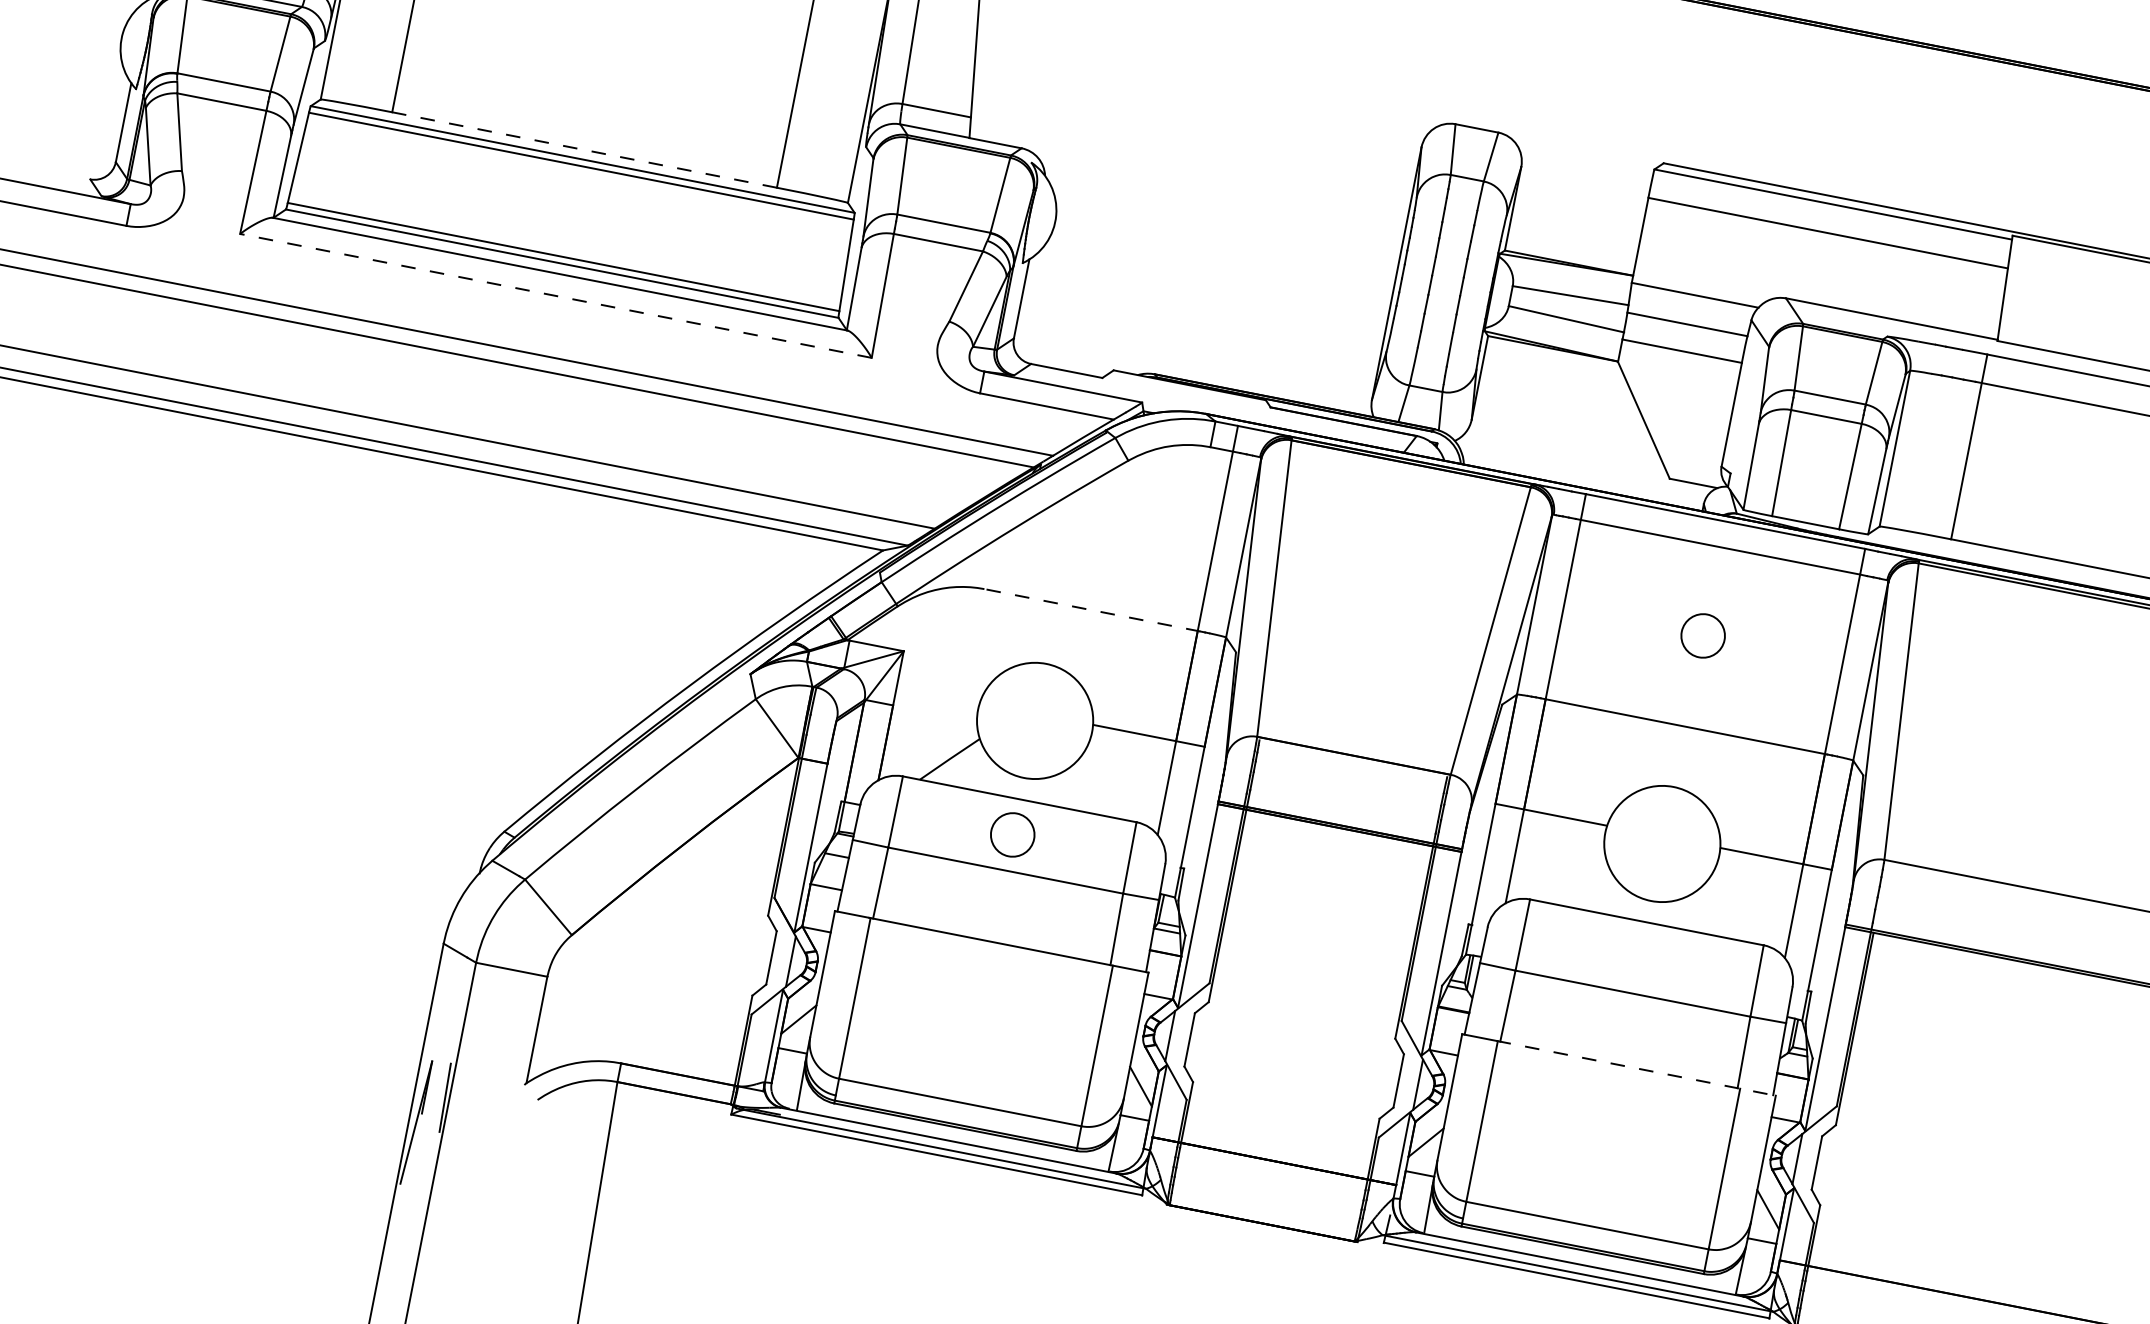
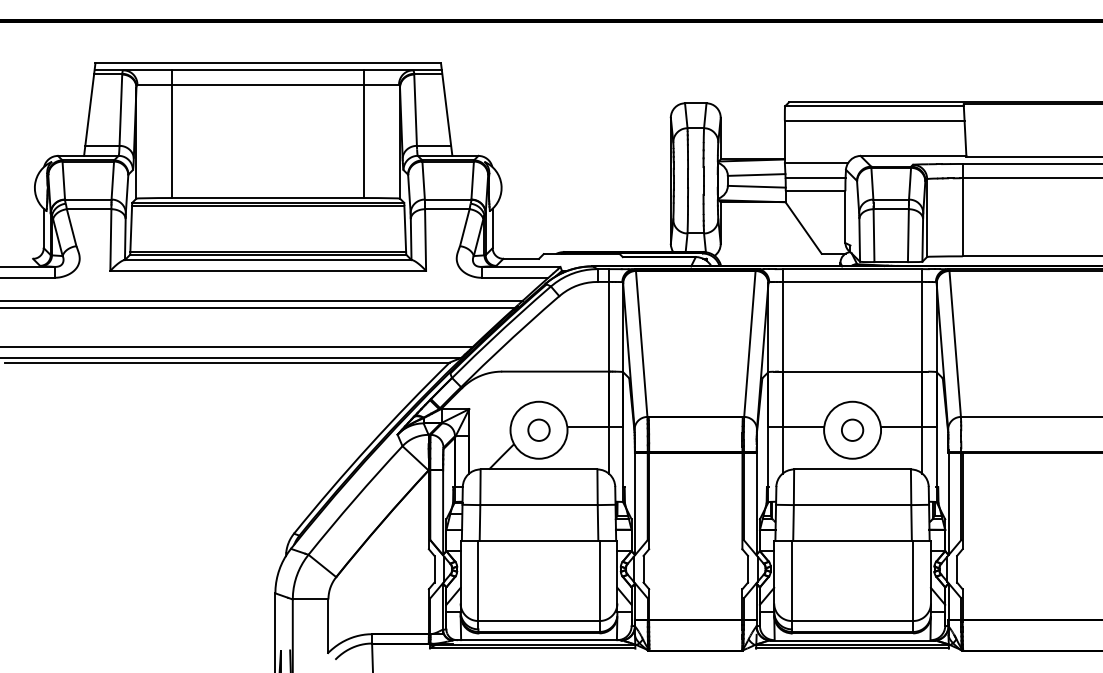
line: (582, 150) -> (267, 198), dashed -> solid
line: (556, 295) -> (268, 270), dashed -> solid
line: (1093, 610) -> (556, 371), dashed -> solid
circle: (1703, 634) -> (852, 429), moved
circle: (1011, 833) -> (538, 429), moved
line: (1636, 1067) -> (861, 540), dashed -> solid

